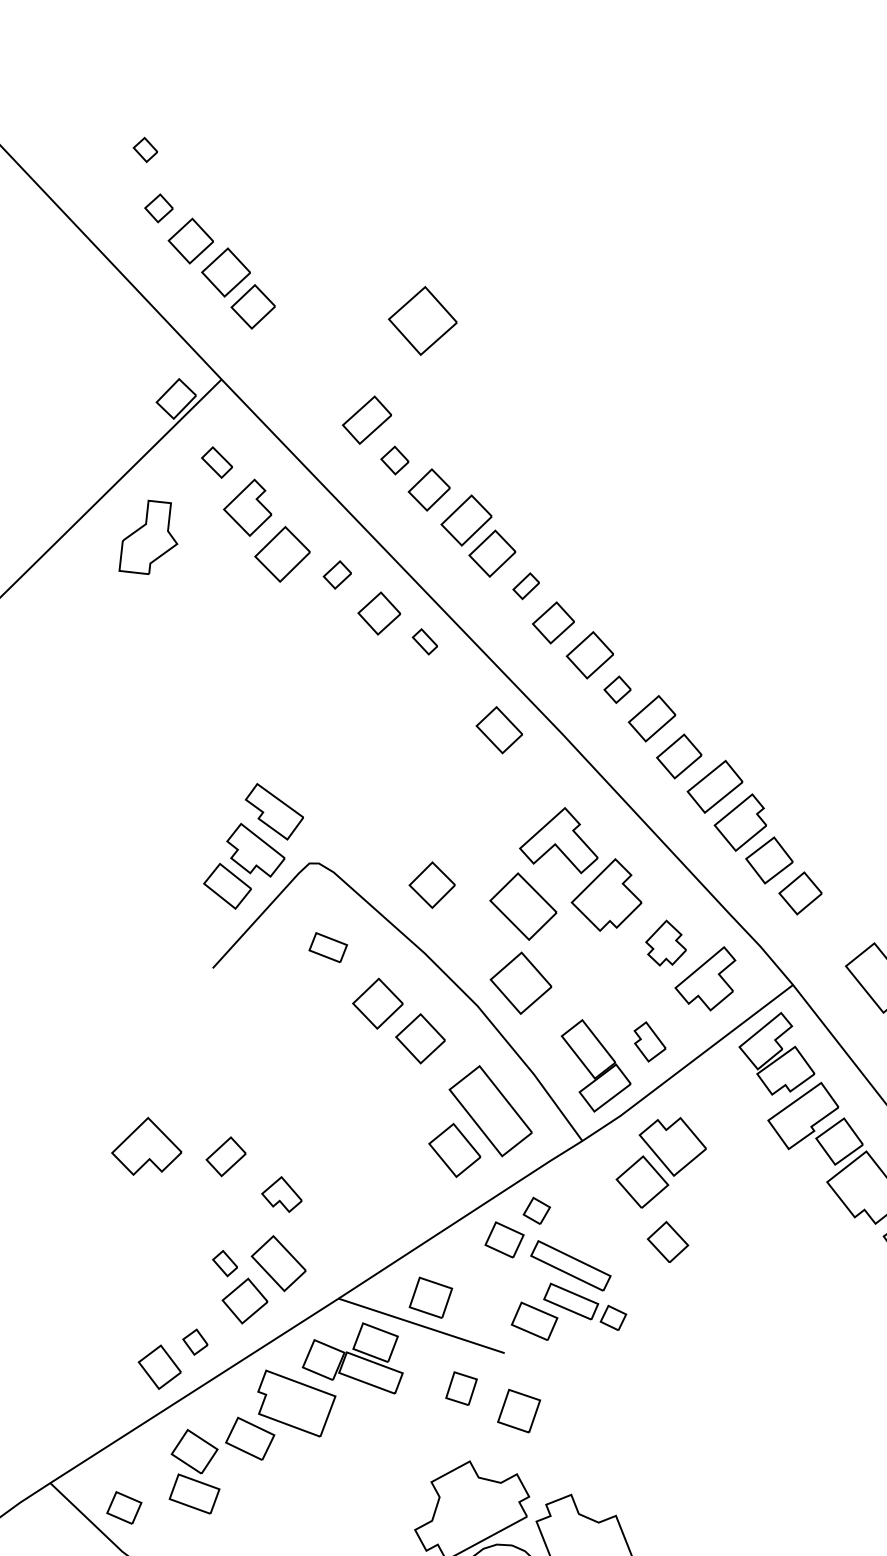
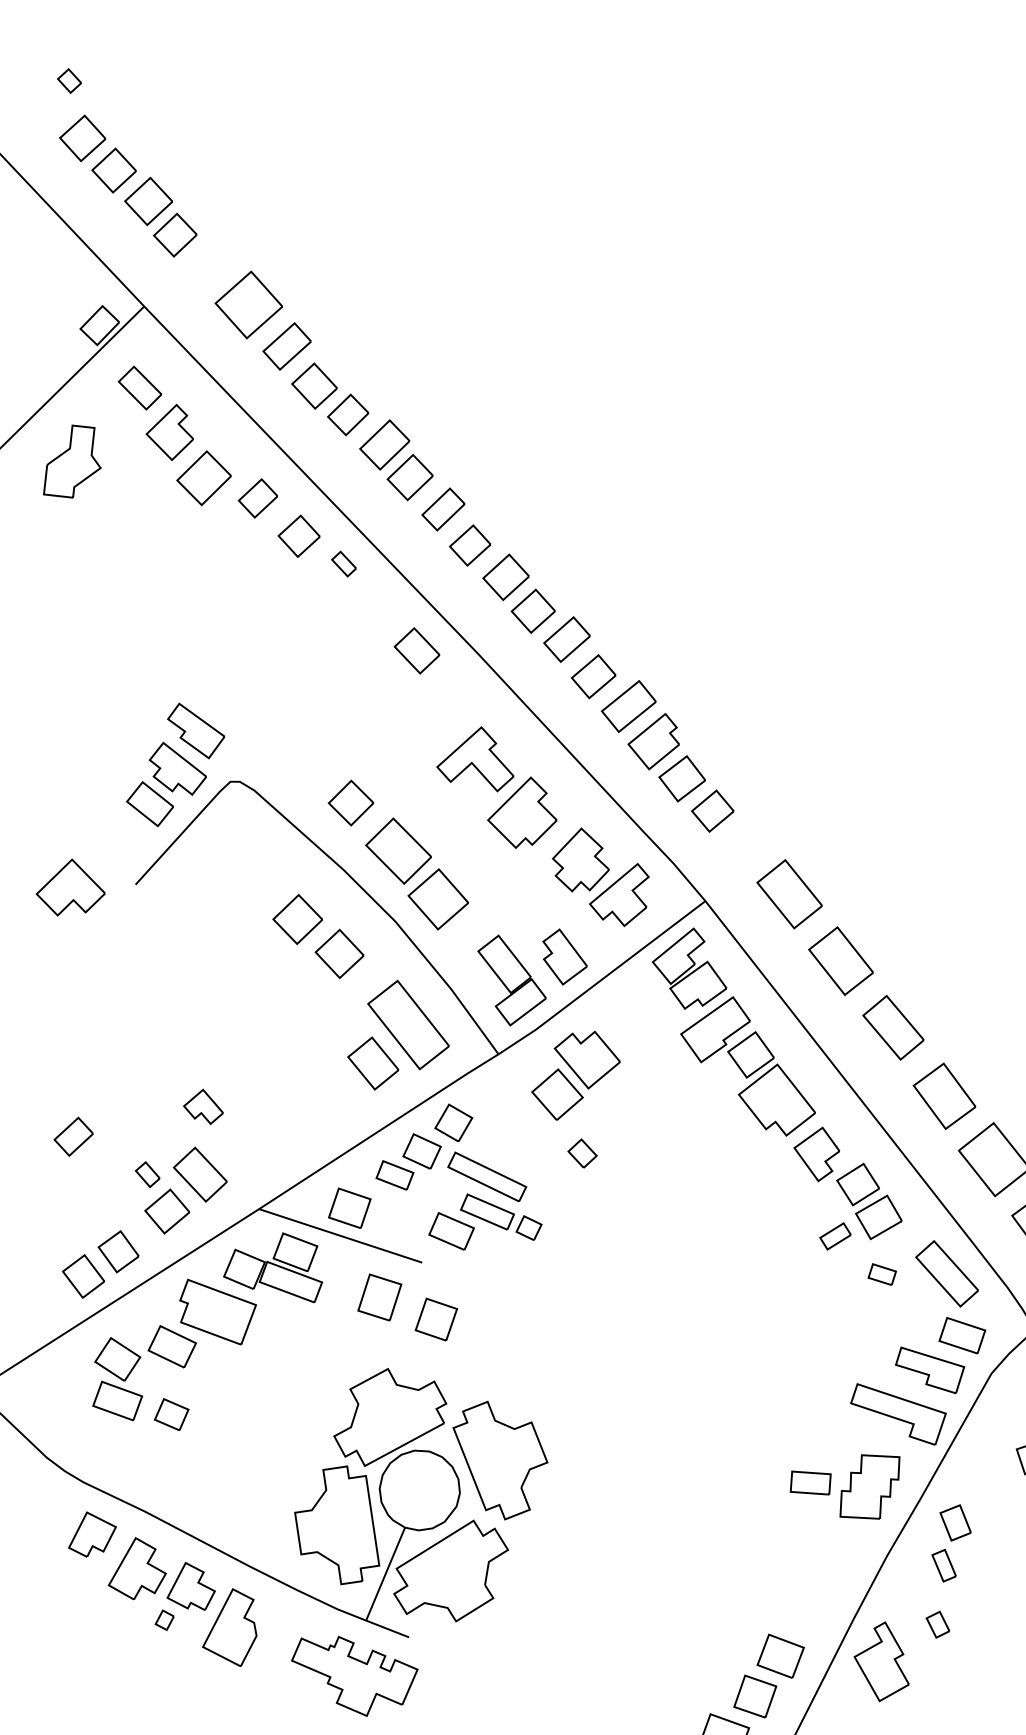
part: (158, 208) -> (82, 138), size x1.67
part: (422, 320) -> (248, 304), moved
part: (394, 459) -> (314, 385), size x1.67
part: (216, 461) -> (139, 387), size x1.43
part: (336, 575) -> (257, 498), size x1.43
part: (526, 586) -> (443, 509), size x1.67
part: (616, 689) -> (532, 610), size x1.67
part: (523, 905) -> (398, 850), moved
part: (665, 942) -> (580, 859), size x1.43
part: (327, 947) -> (394, 1175), moved
part: (649, 1041) -> (564, 956), size x1.43
part: (146, 1146) -> (70, 887), moved
part: (225, 1156) -> (73, 1136), moved
part: (536, 1210) -> (453, 1122), size x1.43
part: (667, 1242) -> (582, 1153), size x0.71
part: (195, 1341) -> (118, 1251), size x1.67
part: (461, 1388) -> (379, 1297), size x1.43
part: (124, 1507) -> (171, 1414), moved

